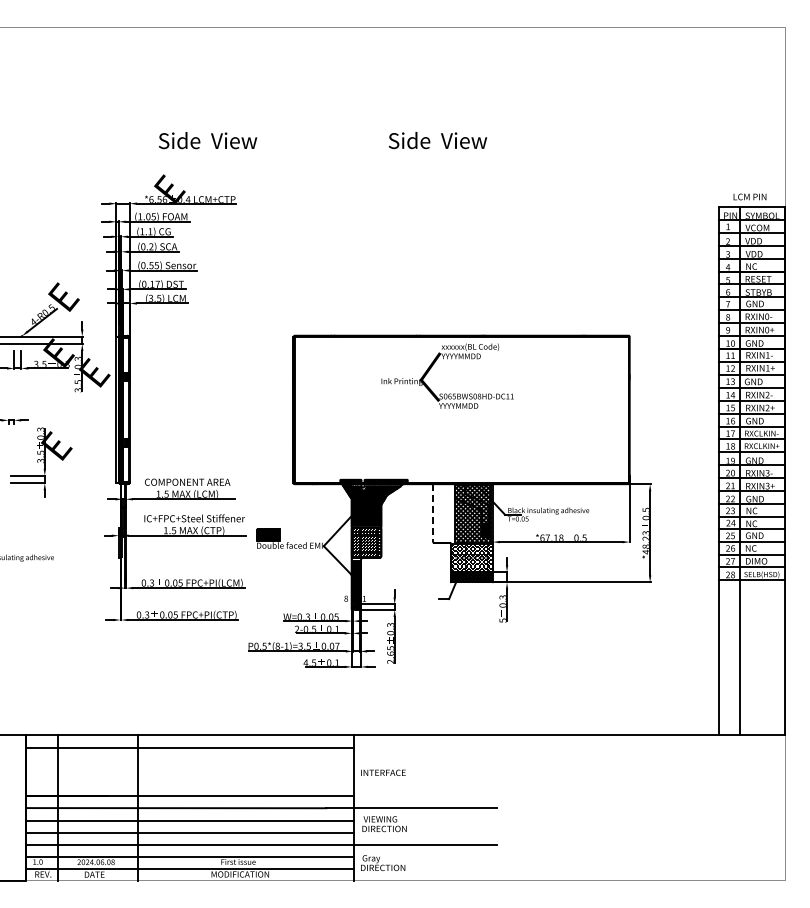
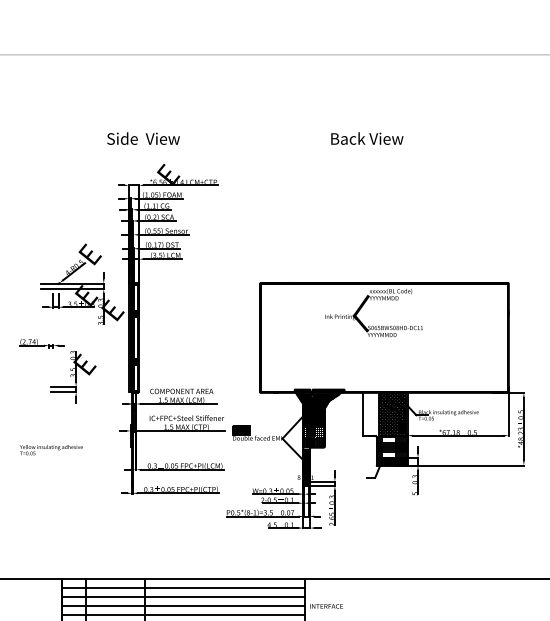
text: (208, 140) -> (143, 138), moved
text: (437, 140) -> (366, 138), Side  View -> Back View
line: (433, 513) -> (363, 414), dashed -> solid
line: (189, 759) -> (183, 596), added
line: (189, 771) -> (183, 605), added
line: (189, 783) -> (183, 614), added

